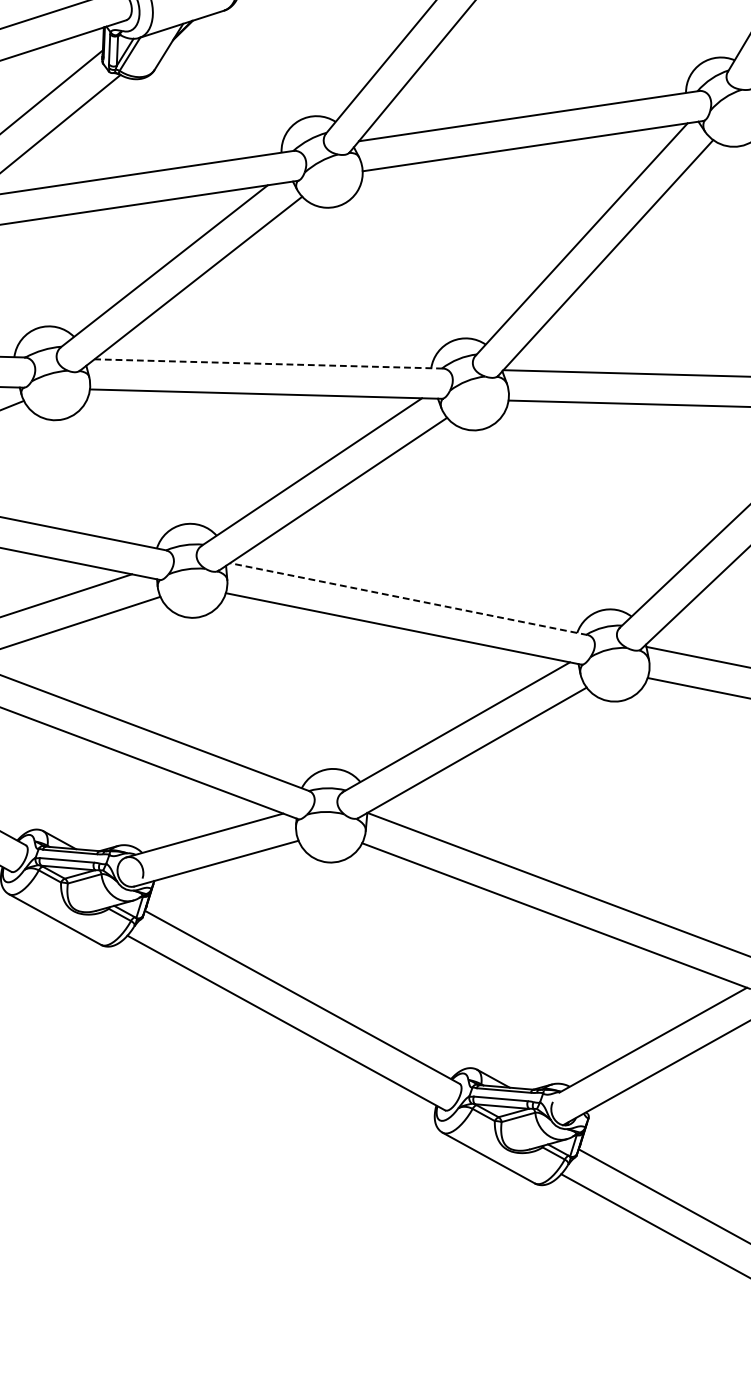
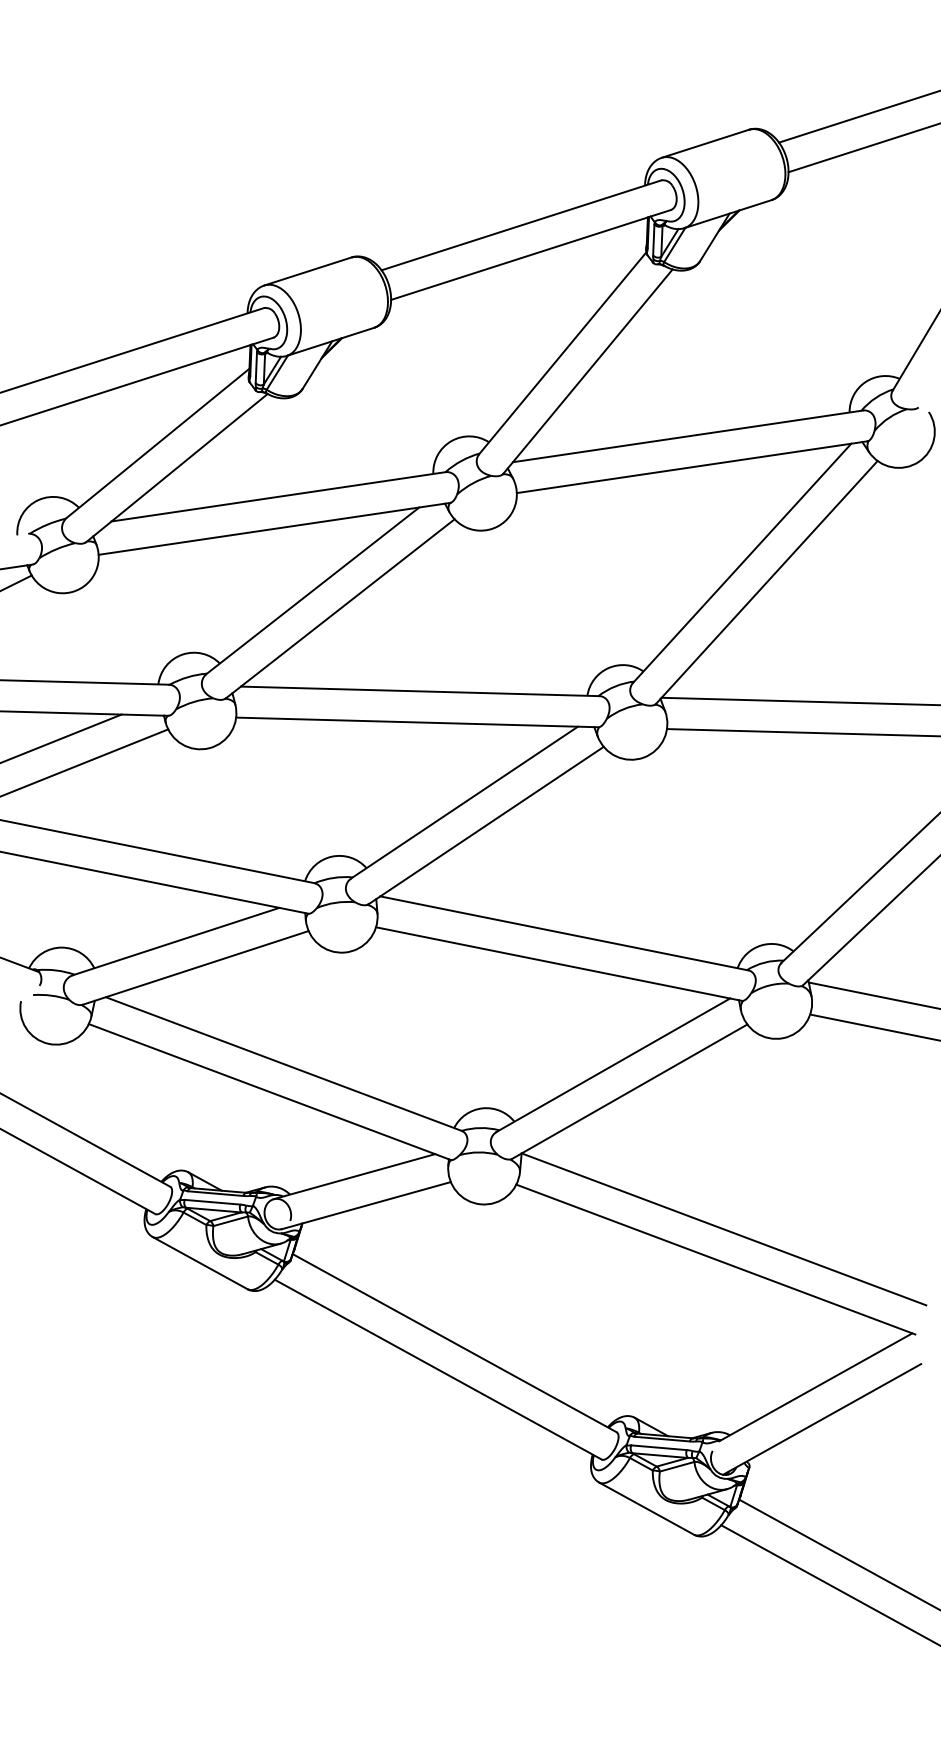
line: (268, 364) -> (419, 691), dashed -> solid
line: (409, 599) -> (564, 933), dashed -> solid

